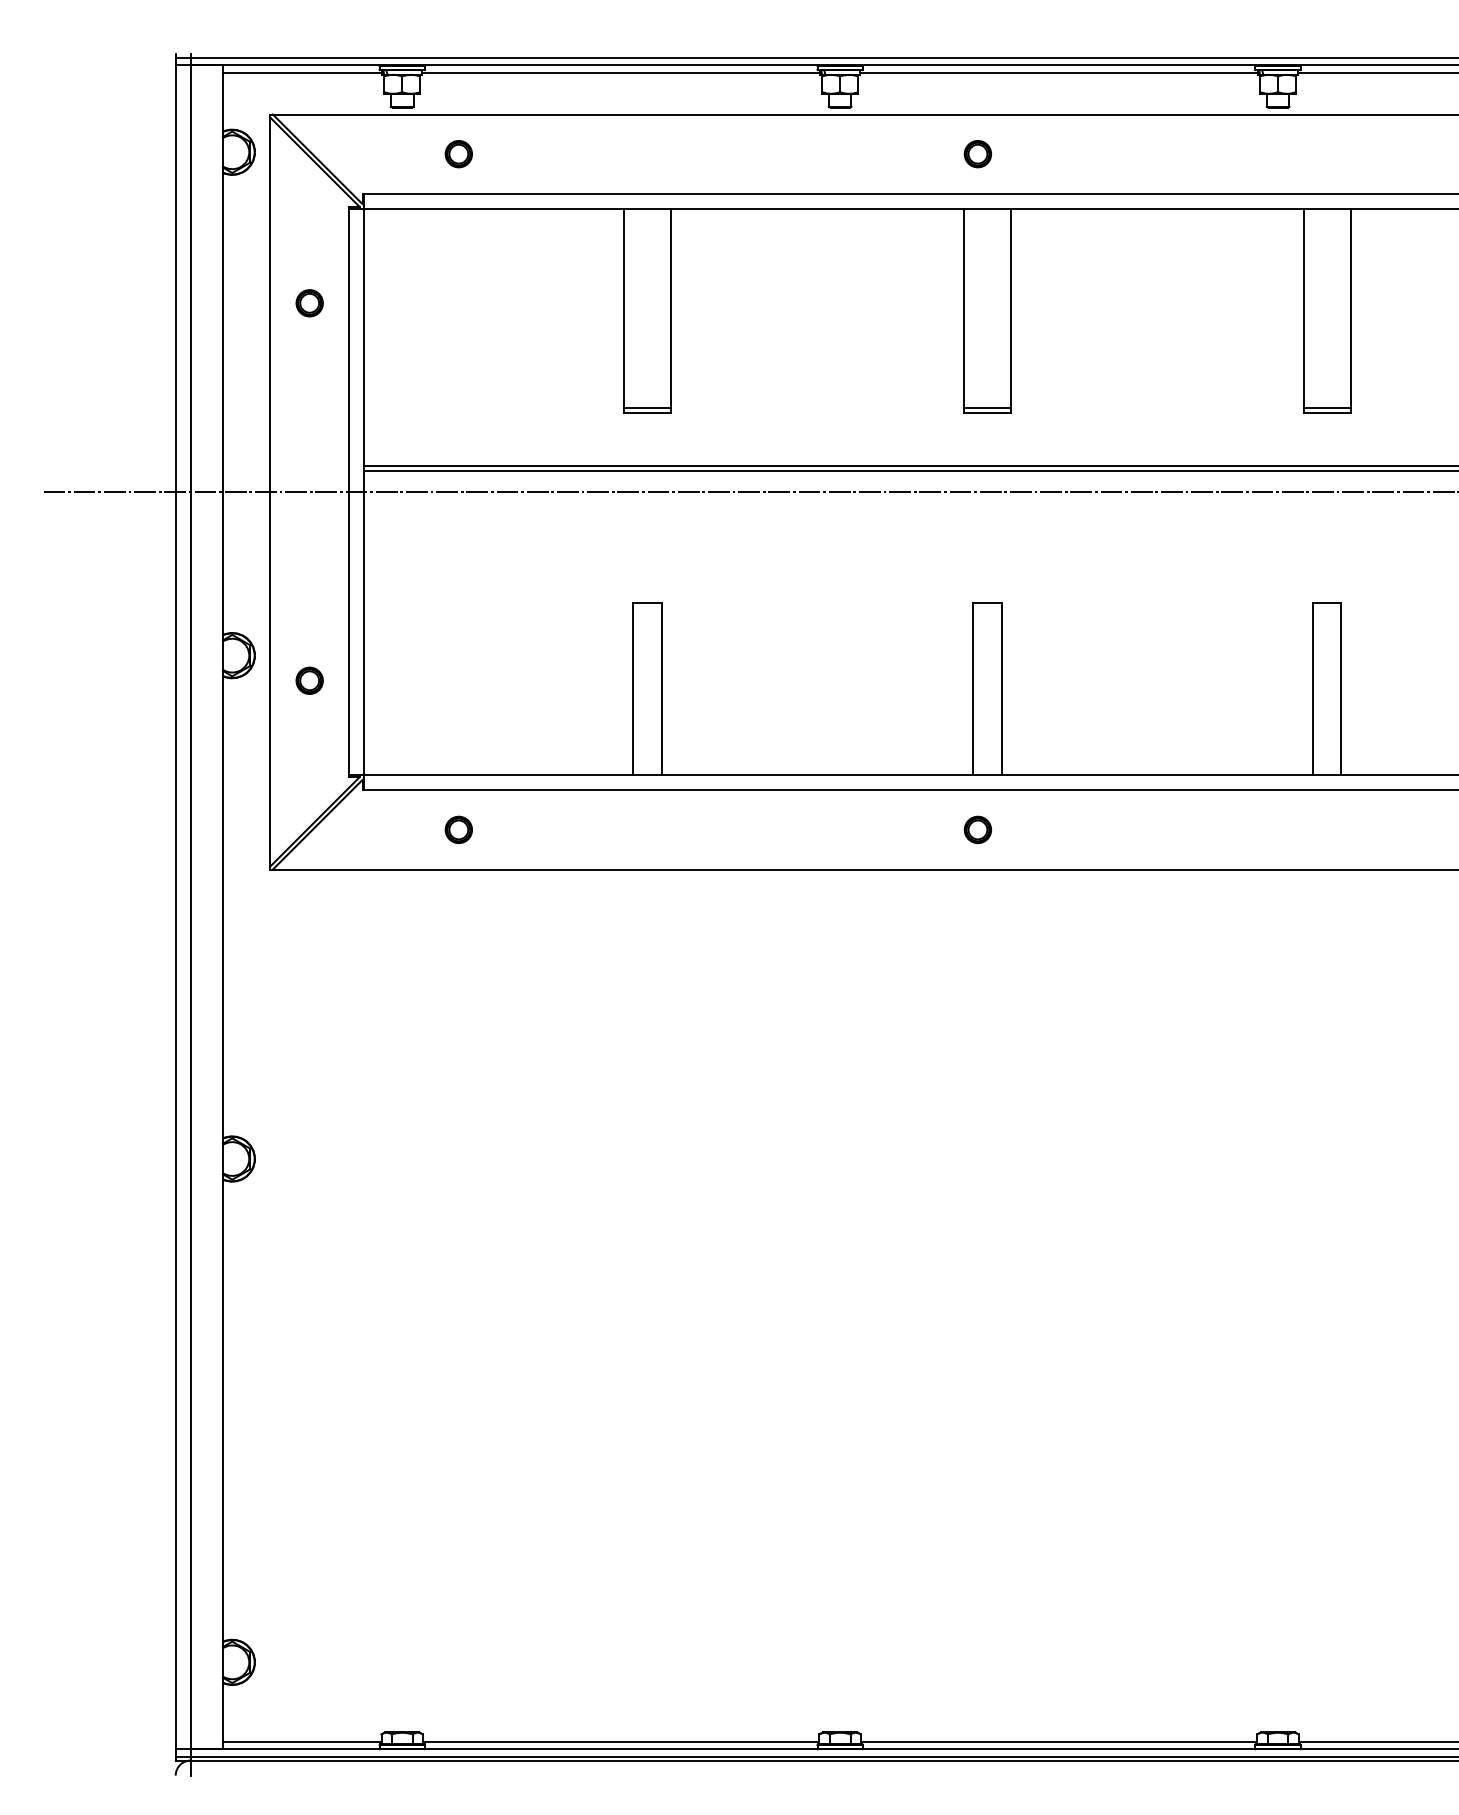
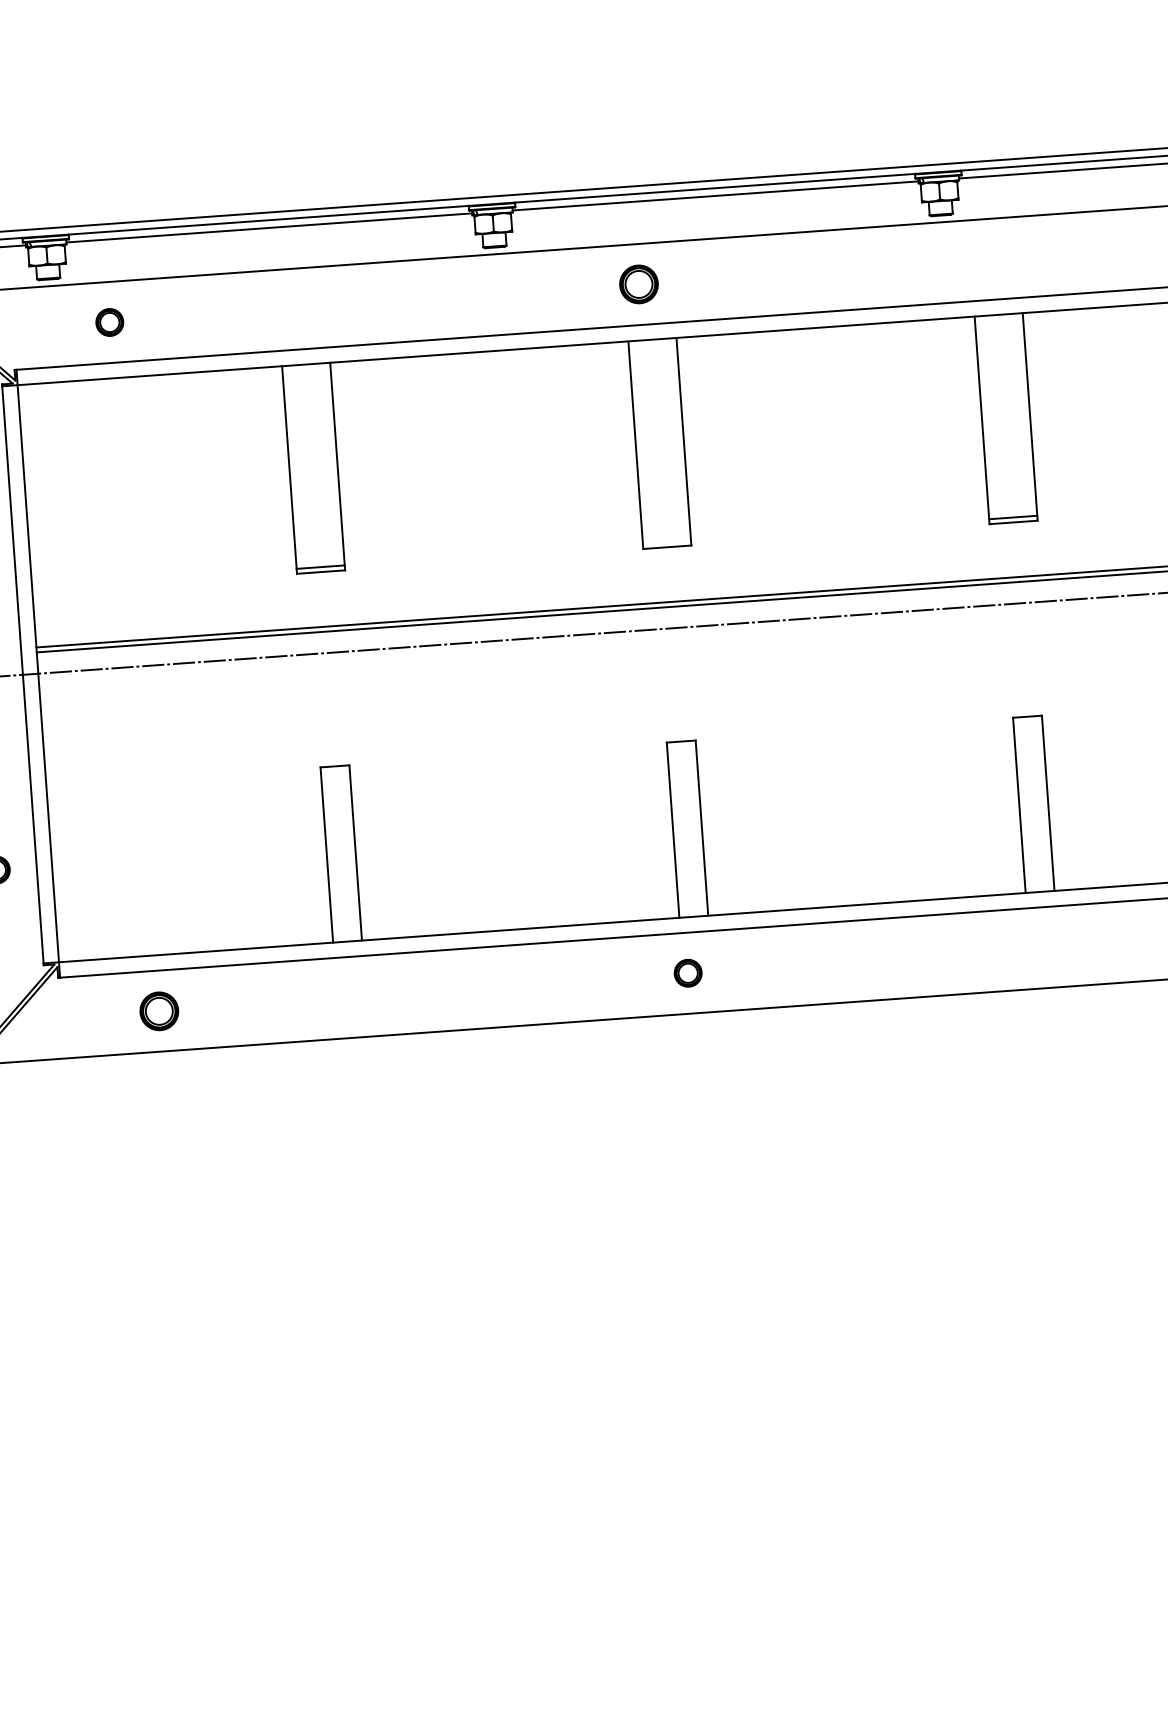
part: (977, 154) -> (638, 284), size x1.4
line: (986, 407) -> (666, 542), removed
part: (458, 829) -> (158, 1010), size x1.4

